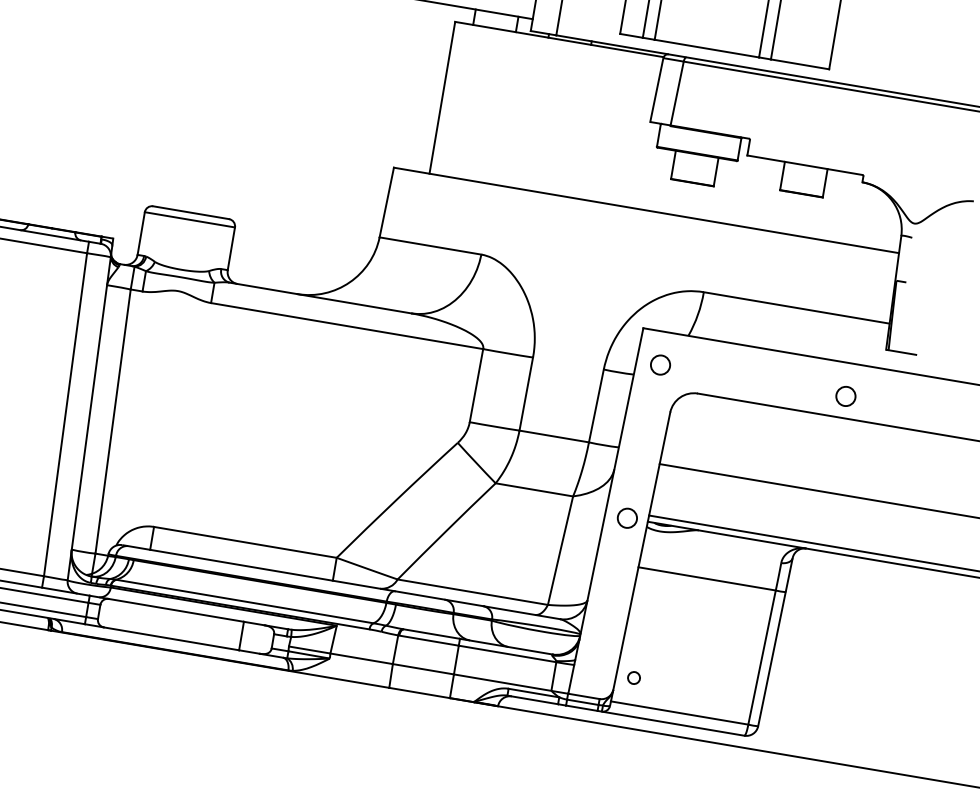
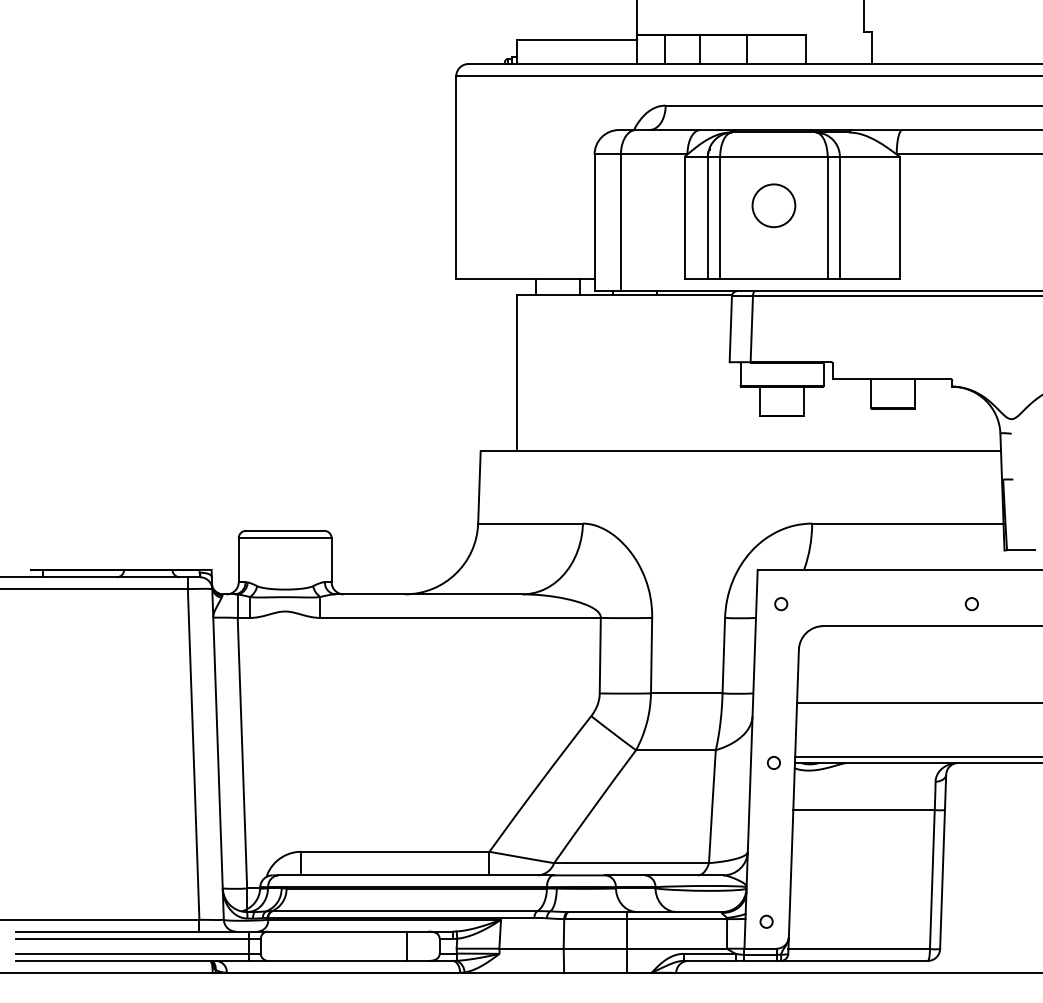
circle: (660, 365) -> (781, 604), size x0.62
circle: (845, 396) -> (971, 604), size x0.62
circle: (627, 517) -> (773, 762), size x0.62
circle: (633, 677) -> (766, 921), moved

